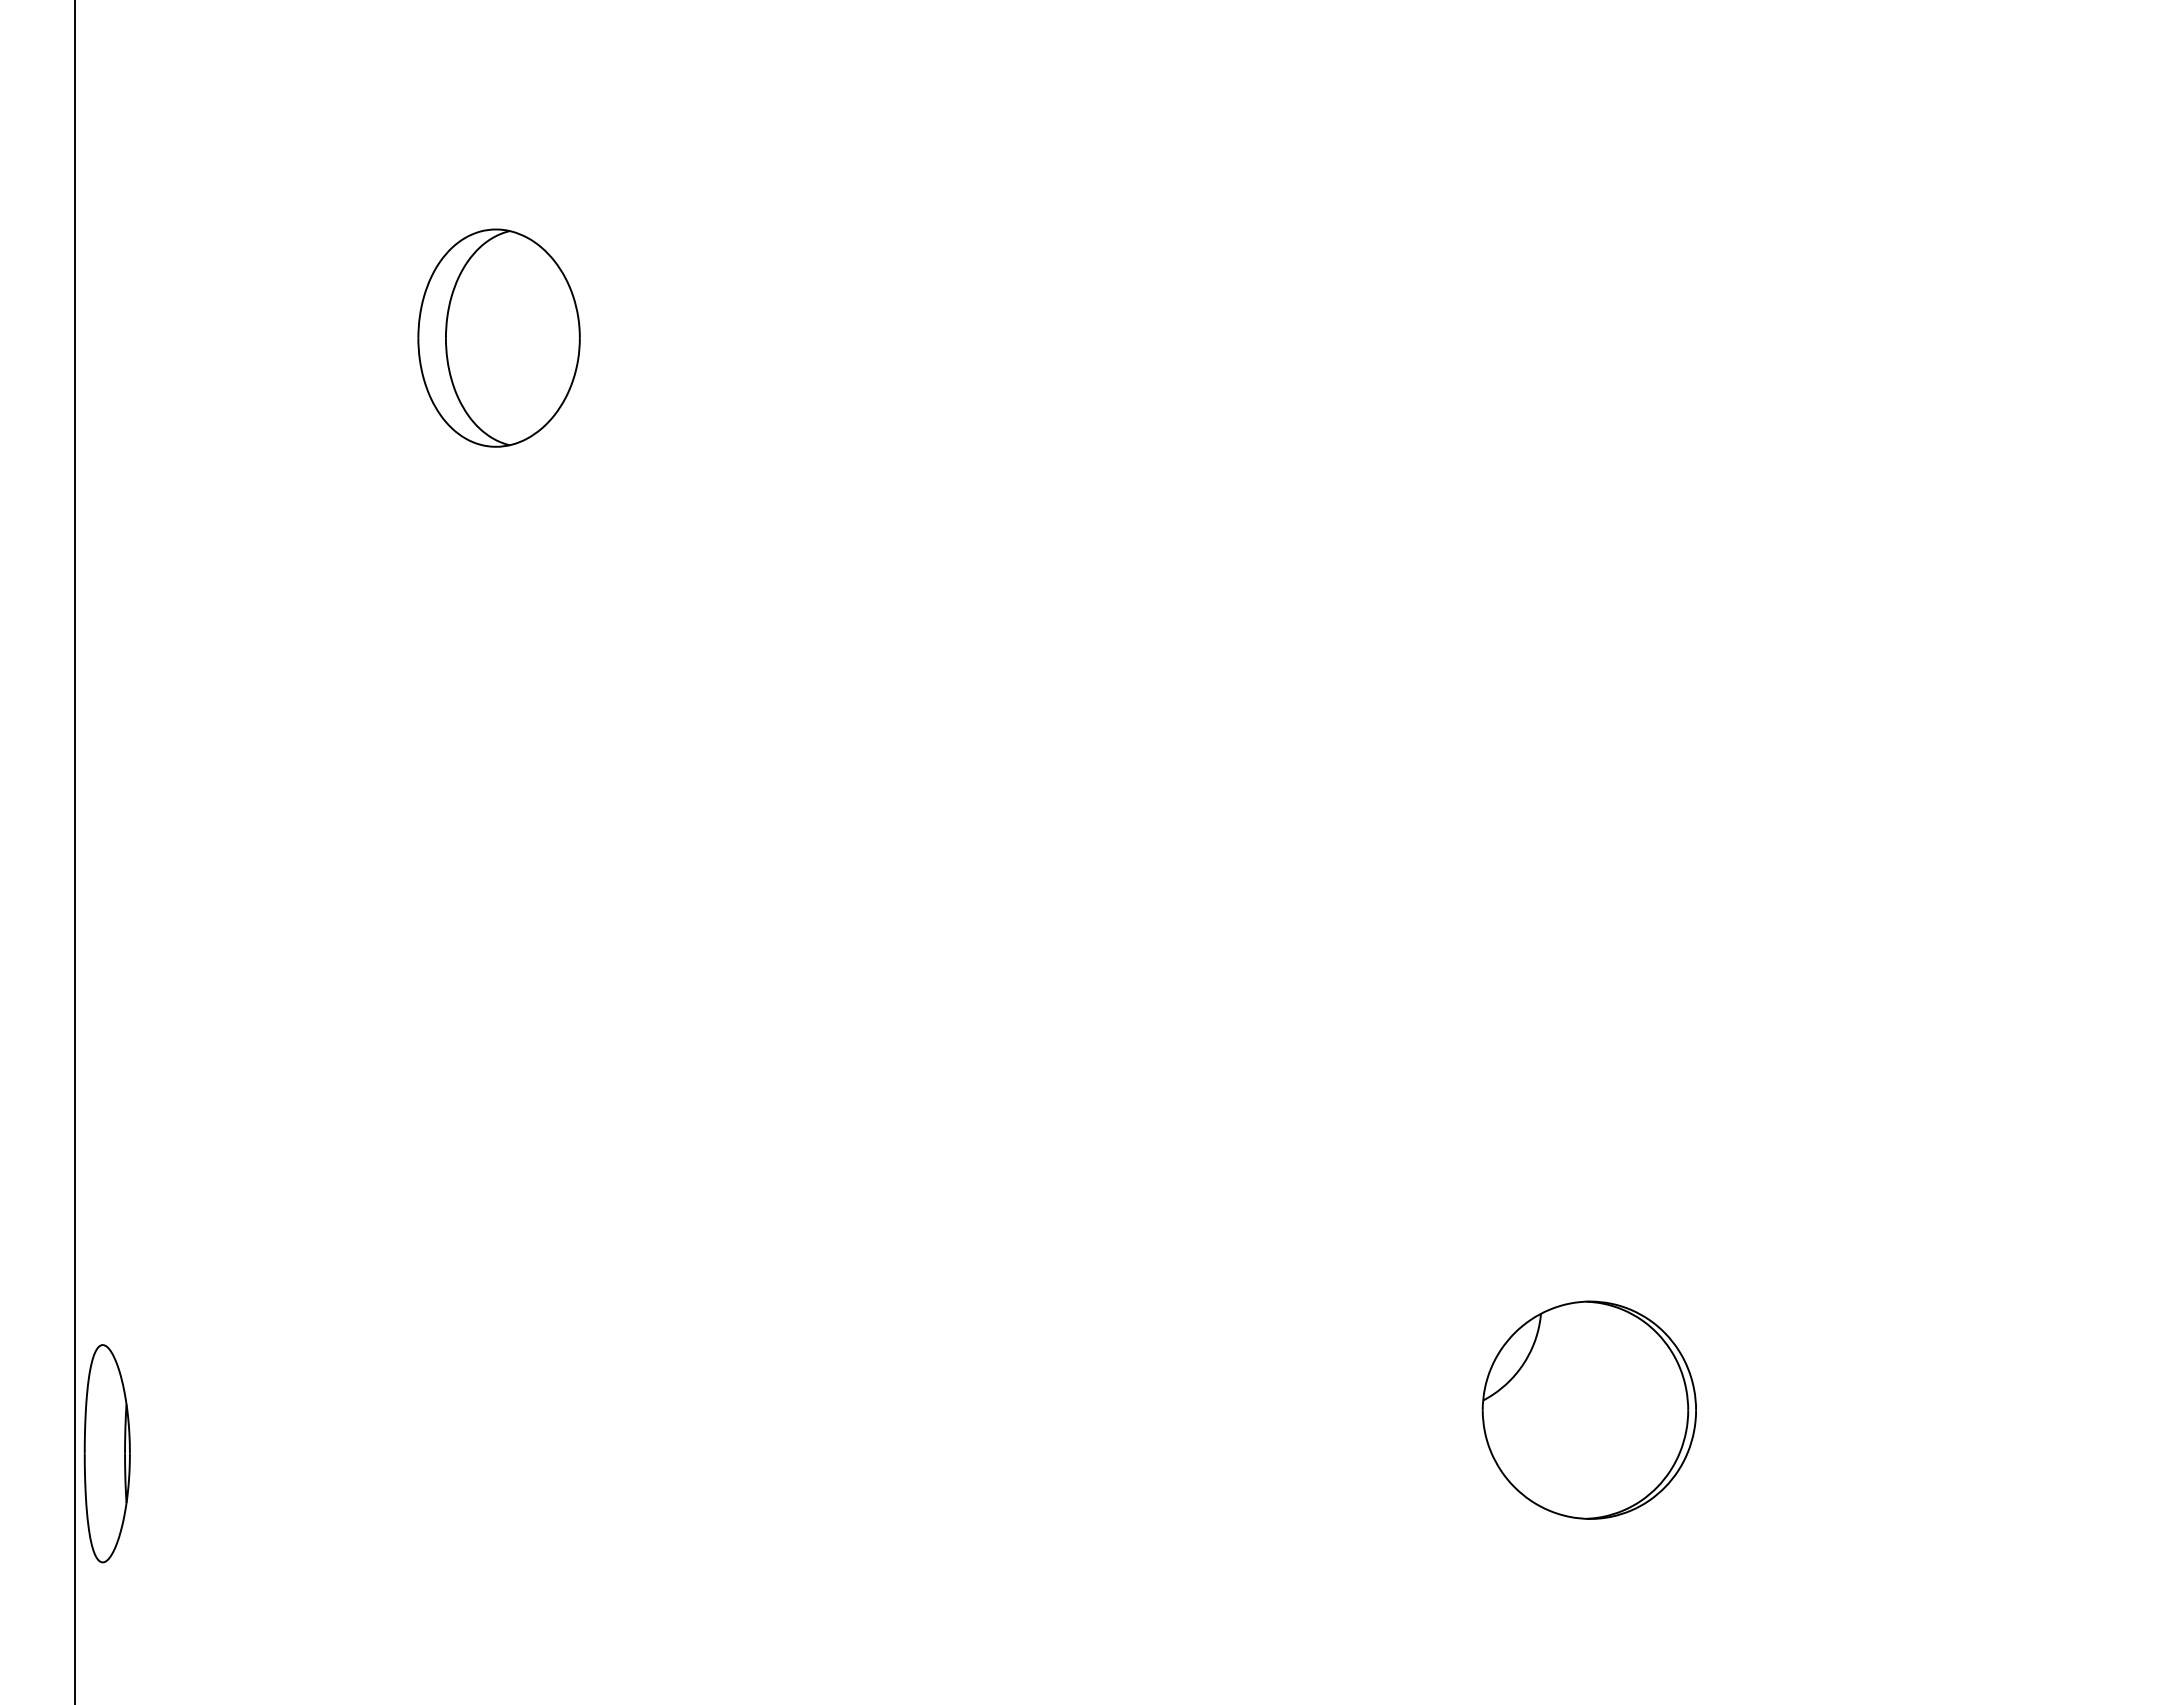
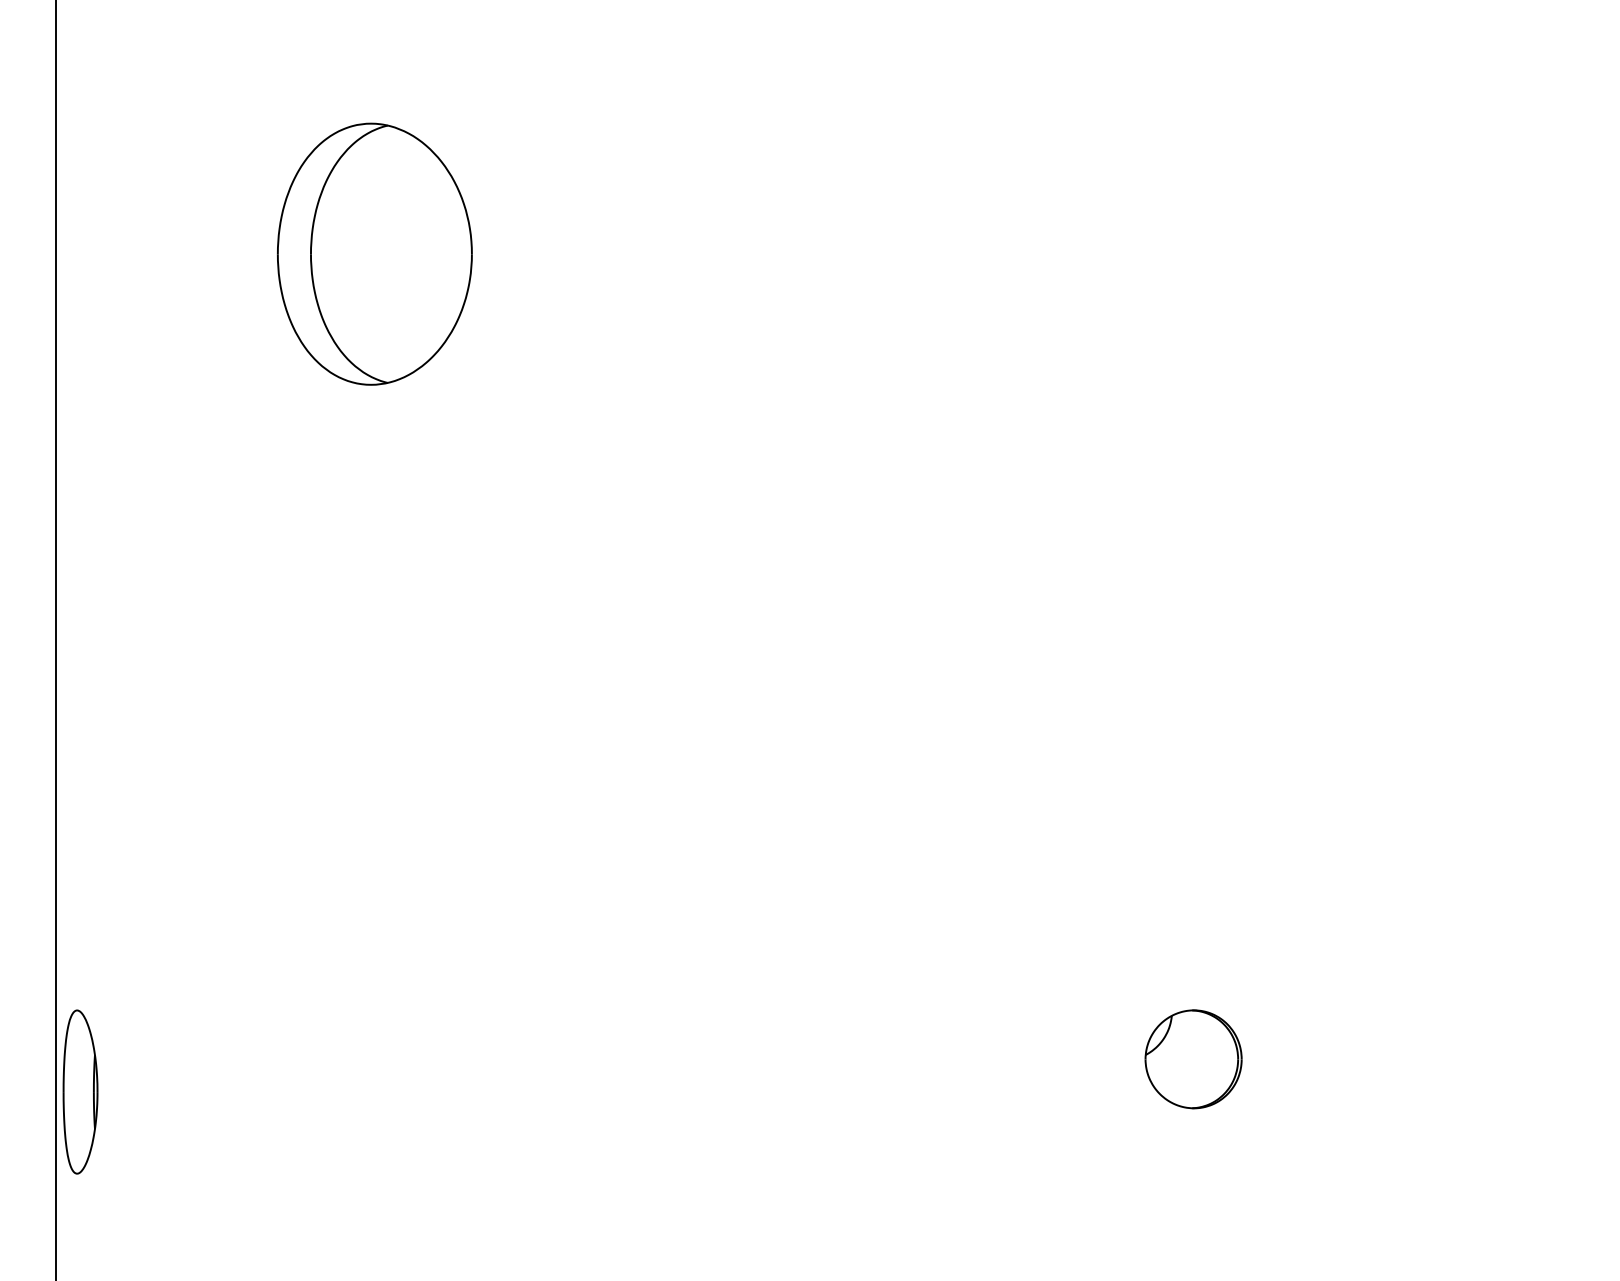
part: (498, 337) -> (374, 253), size x1.6
part: (1588, 1409) -> (1193, 1058), size x0.6

